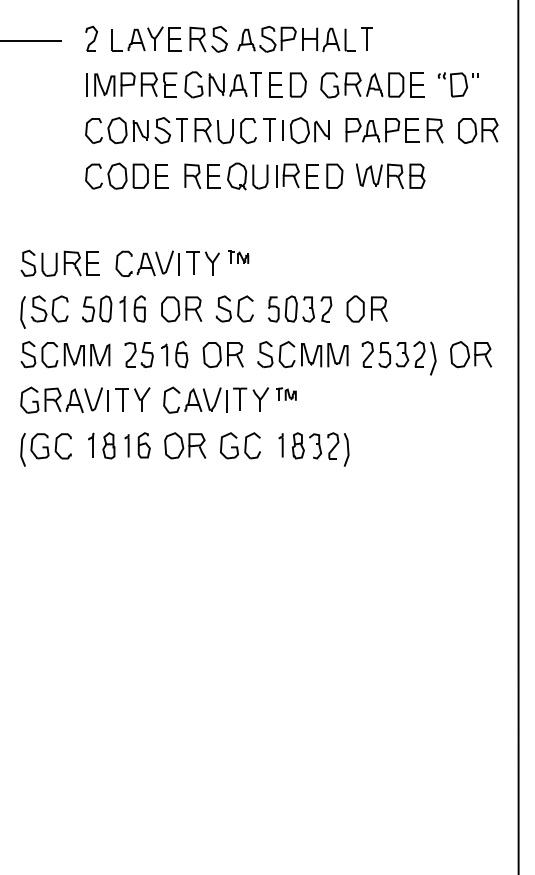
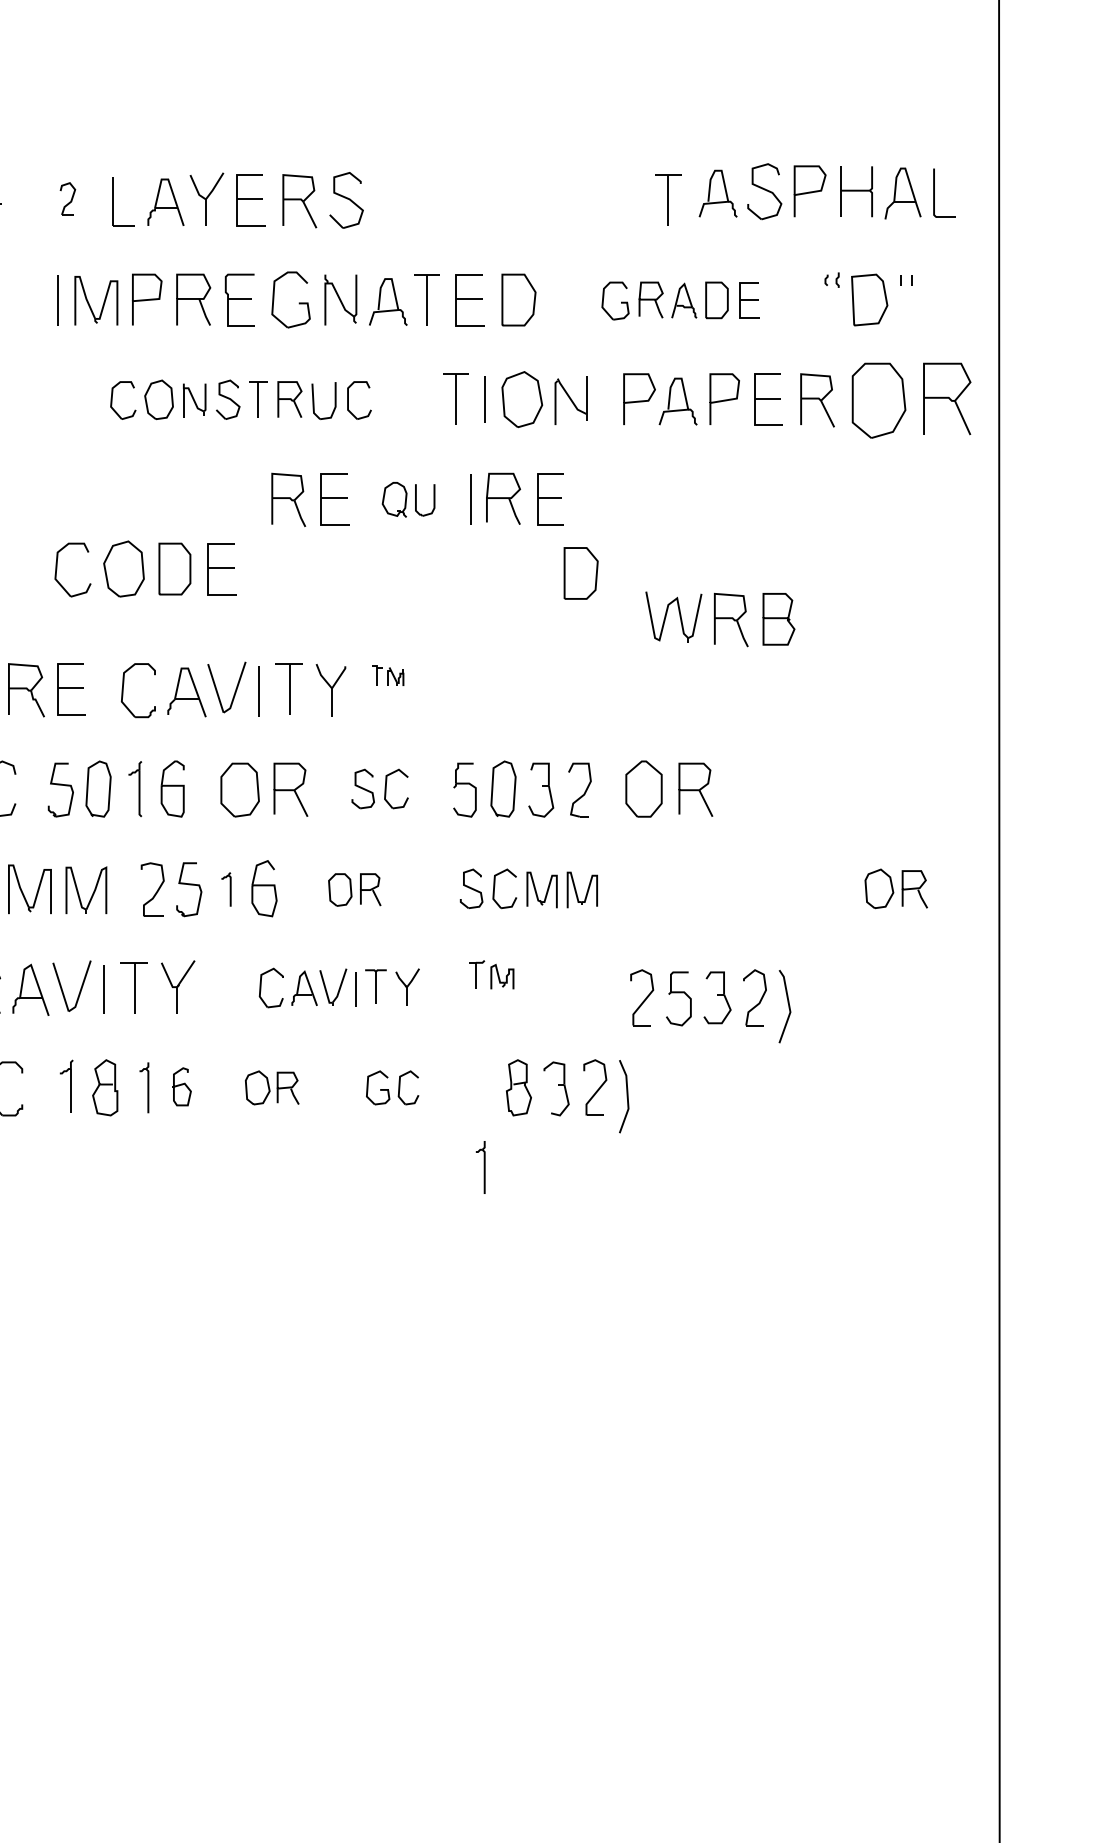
part: (91, 38) -> (67, 198), size x0.6
part: (296, 38) -> (827, 189), moved
part: (372, 85) -> (680, 301), size x0.7
part: (170, 130) -> (239, 399), size x0.7
part: (478, 130) -> (912, 399), size x1.4
part: (126, 175) -> (143, 567), moved
part: (334, 175) -> (580, 571), moved
part: (247, 176) -> (407, 499), size x0.6
part: (390, 176) -> (720, 619), moved
part: (238, 256) -> (388, 674), size x0.7
part: (234, 308) -> (379, 787), size x0.7
part: (164, 354) -> (226, 888), size x0.7
part: (302, 354) -> (527, 888), size x0.7
part: (471, 354) -> (896, 888), size x0.7
part: (222, 355) -> (353, 890), size x0.6
part: (398, 358) -> (709, 1006), moved
part: (215, 399) -> (337, 986), size x0.7
part: (143, 445) -> (180, 1087), size x0.7
part: (185, 445) -> (272, 1087), size x0.6
part: (240, 445) -> (392, 1087), size x0.6
part: (280, 445) -> (479, 1167), moved

